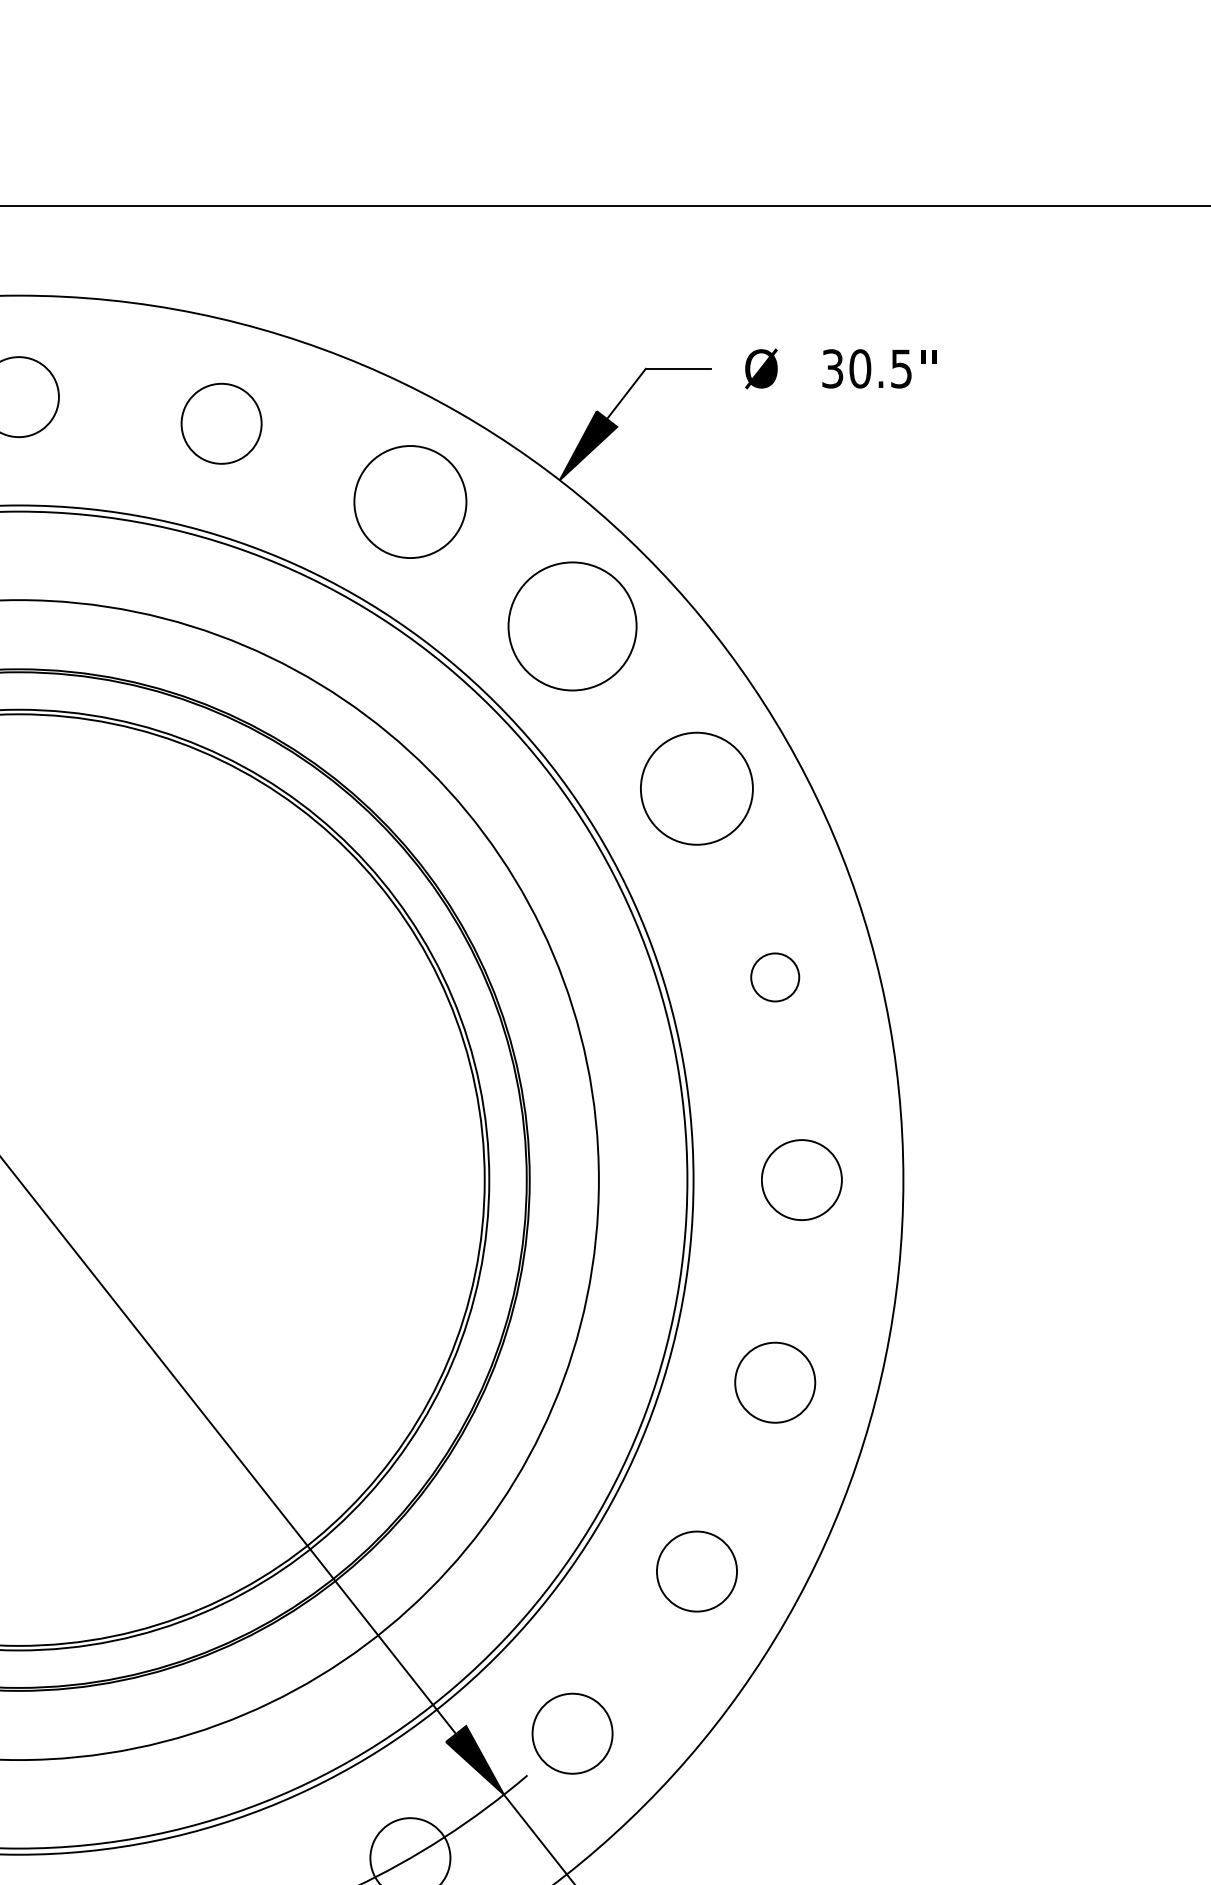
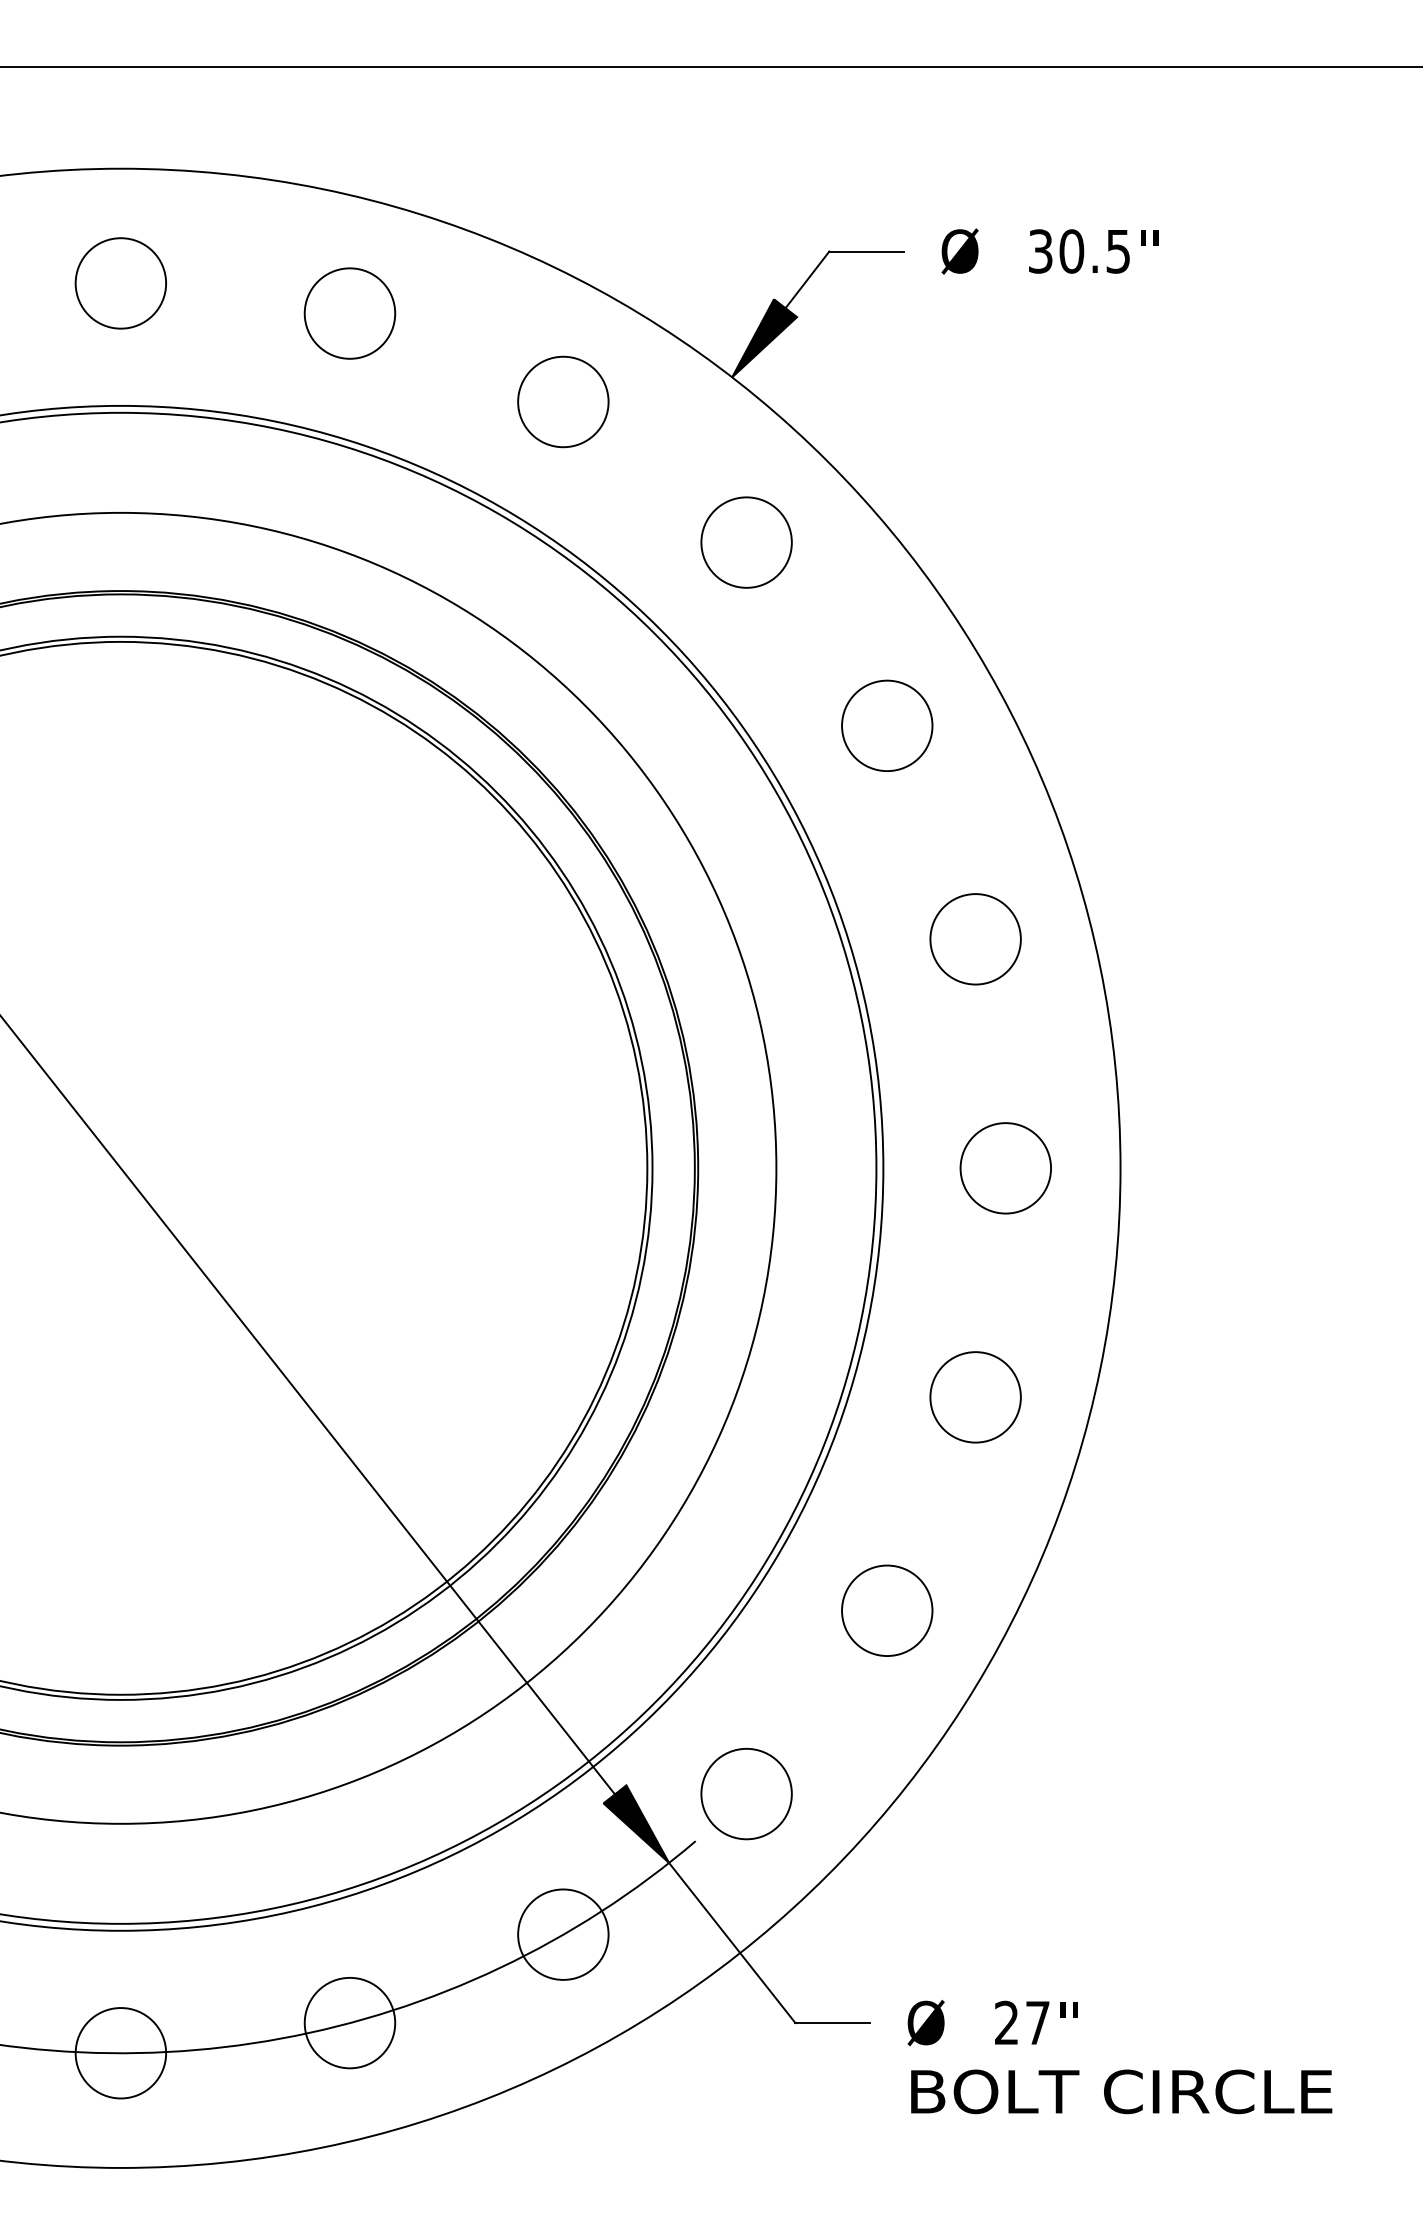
circle: (410, 501) -> (563, 401), size x0.71
circle: (572, 626) -> (746, 542), size x0.62
circle: (697, 788) -> (887, 725), size x0.71
circle: (775, 977) -> (975, 939), size x1.67

